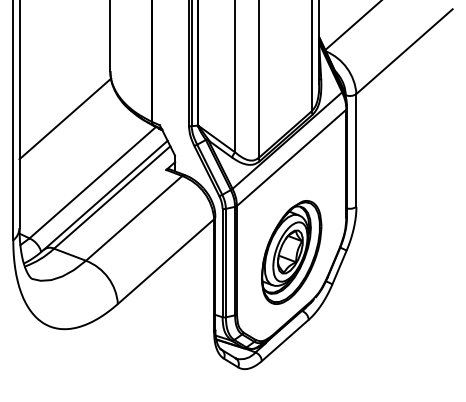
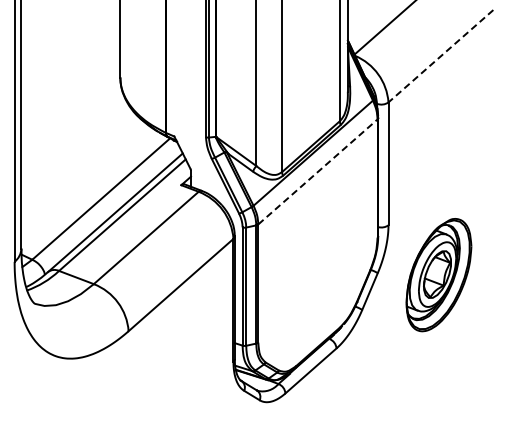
line: (404, 51) -> (440, 56), solid -> dashed
line: (65, 118) -> (71, 129), removed
line: (292, 157) -> (318, 171), solid -> dashed
part: (291, 252) -> (438, 275), moved

